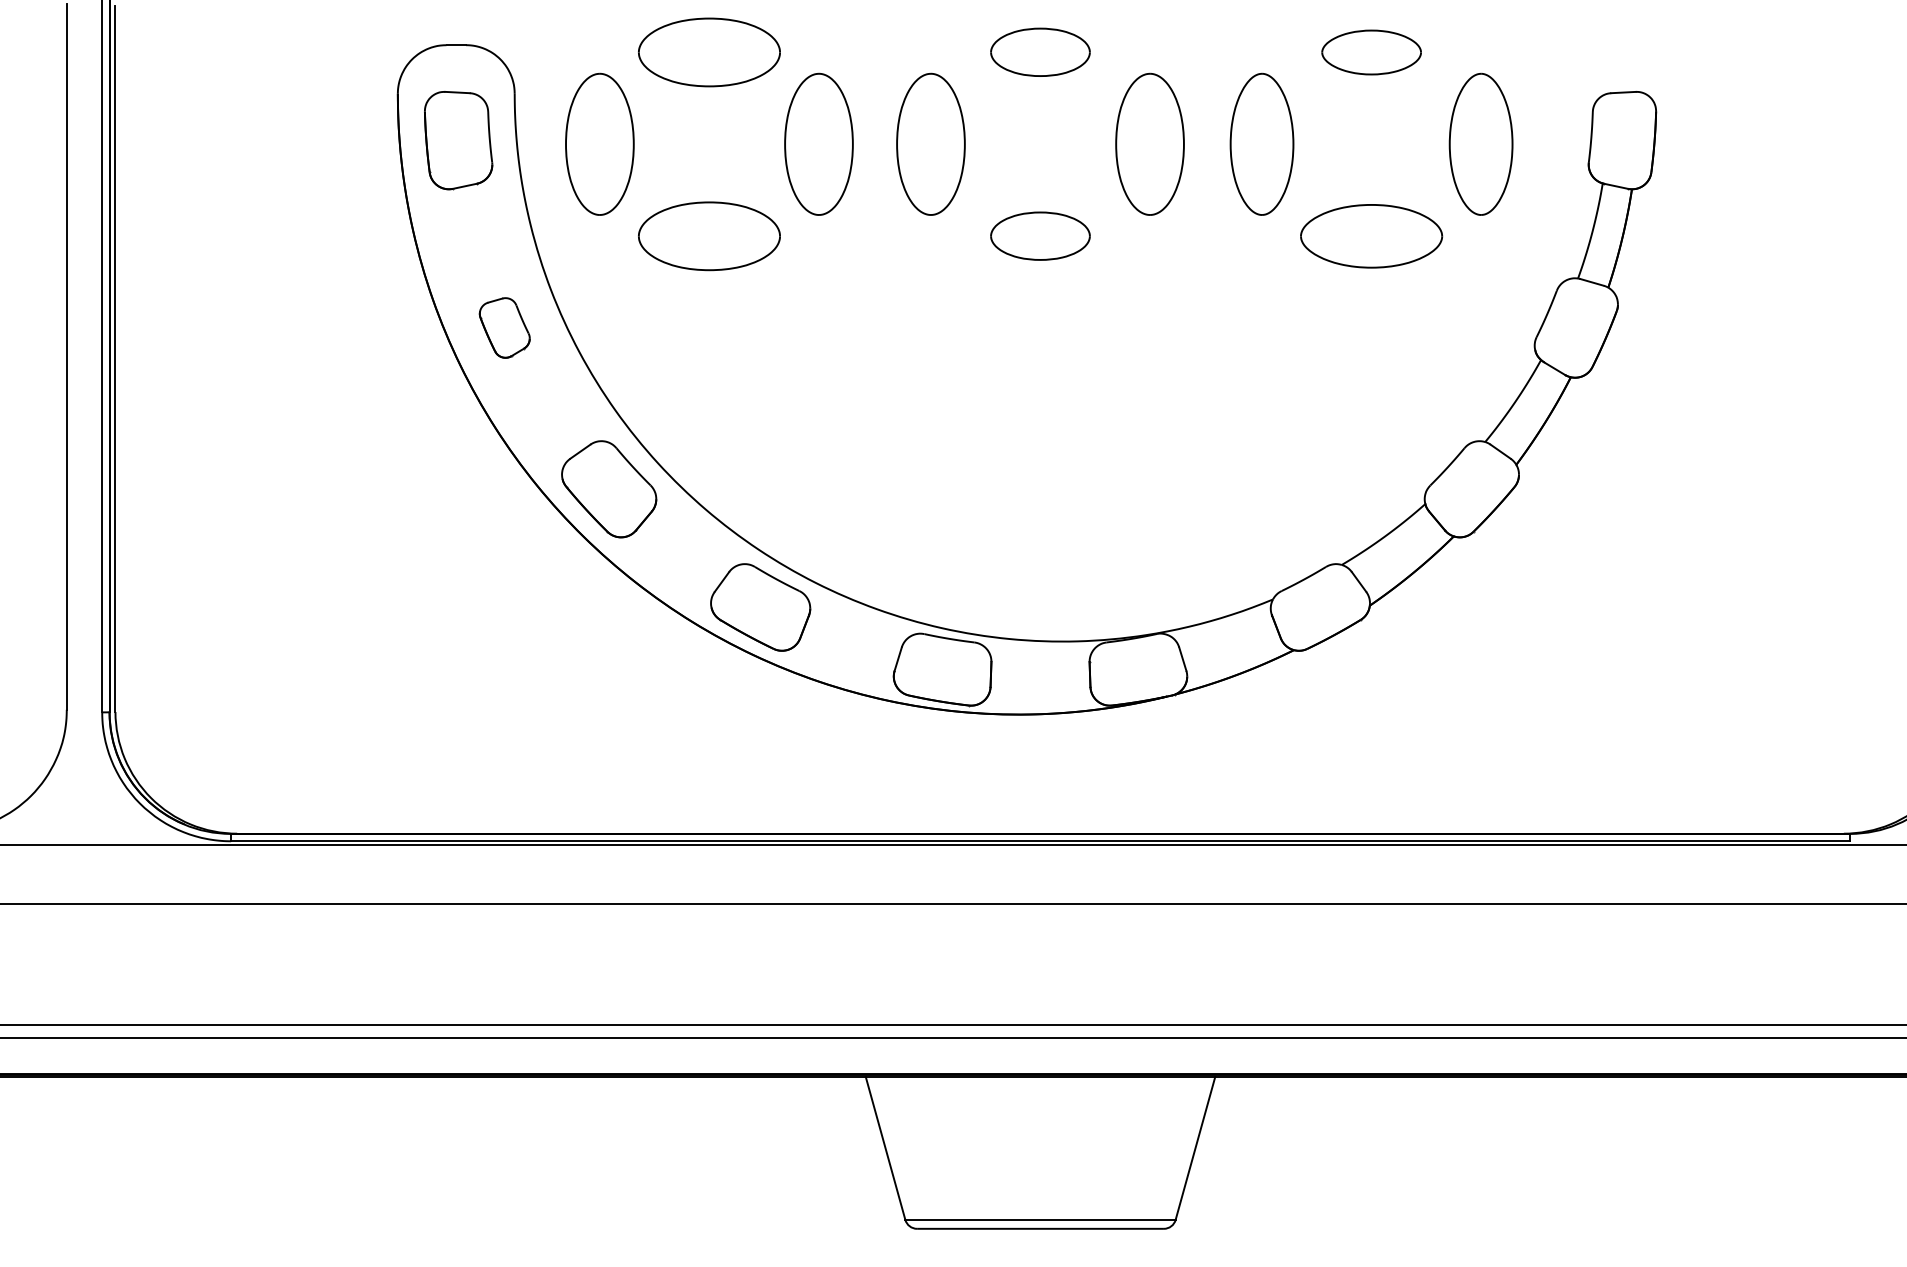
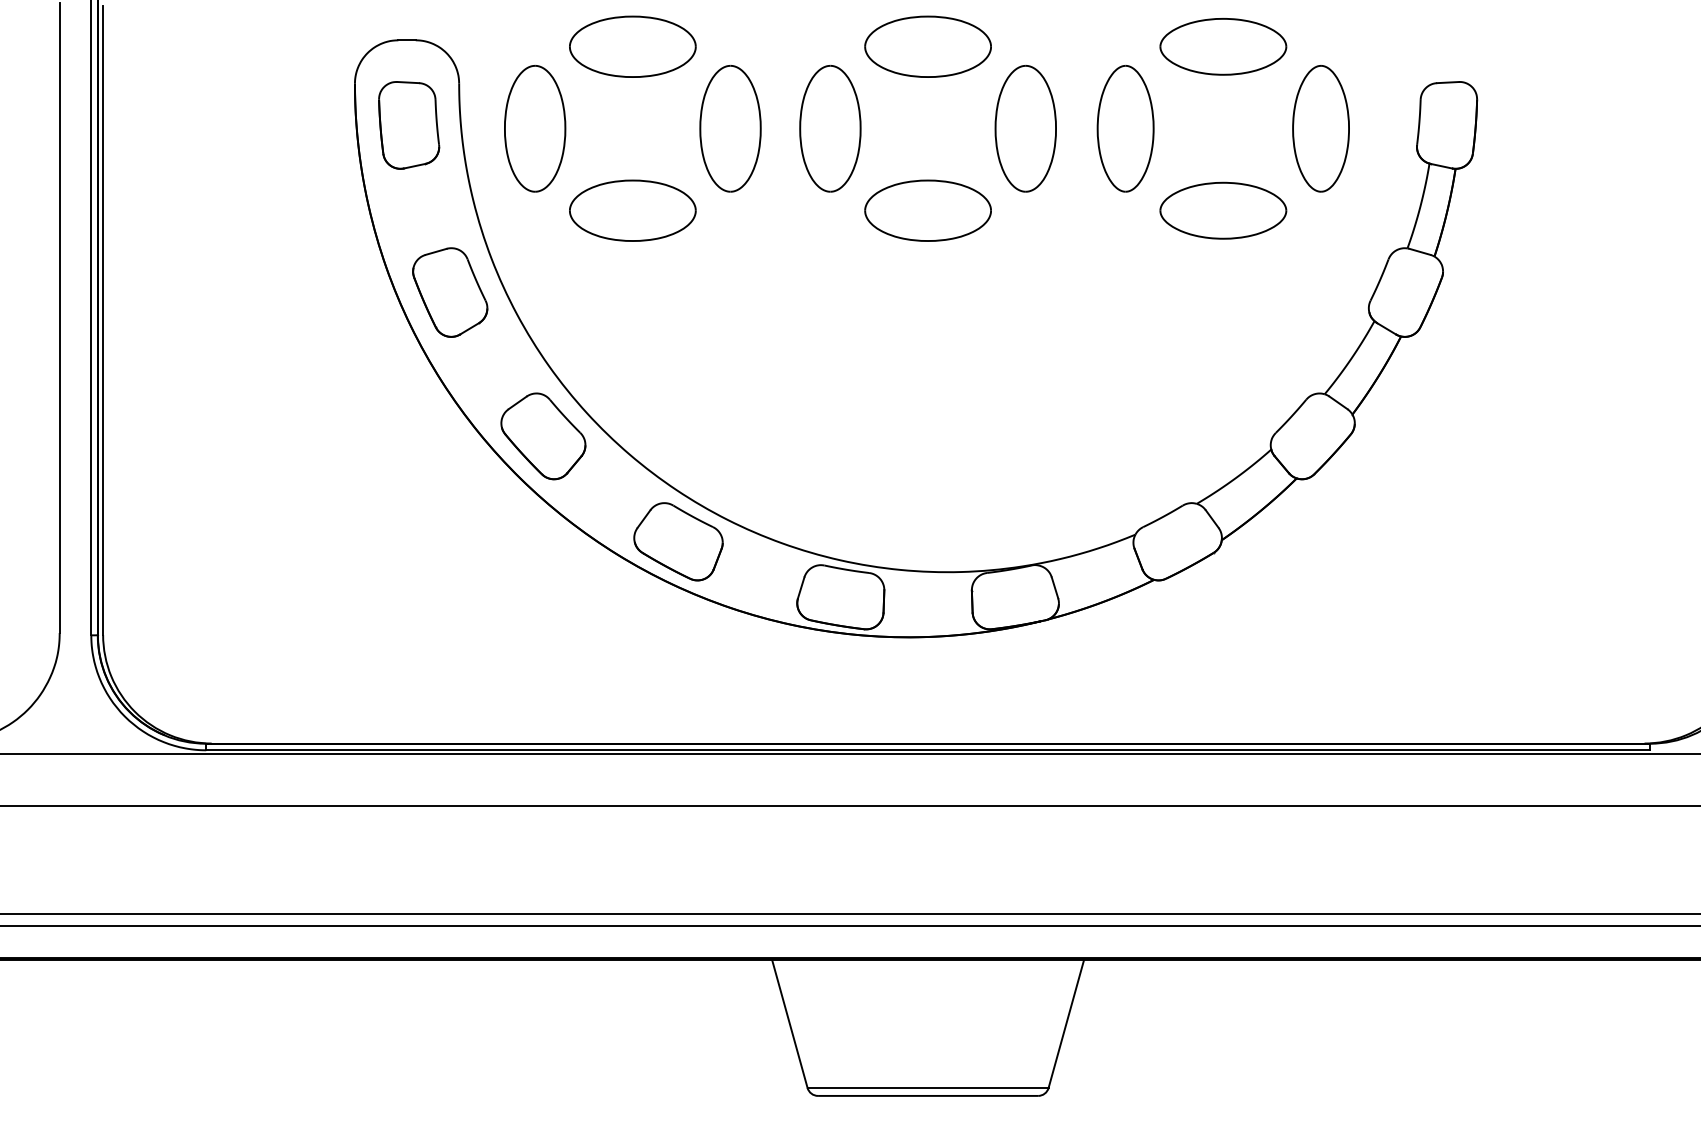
part: (1039, 52) -> (927, 46), size x1.43
part: (1371, 52) -> (1223, 46), size x1.43
part: (1039, 235) -> (927, 210), size x1.43
part: (504, 327) -> (450, 292), size x1.67

